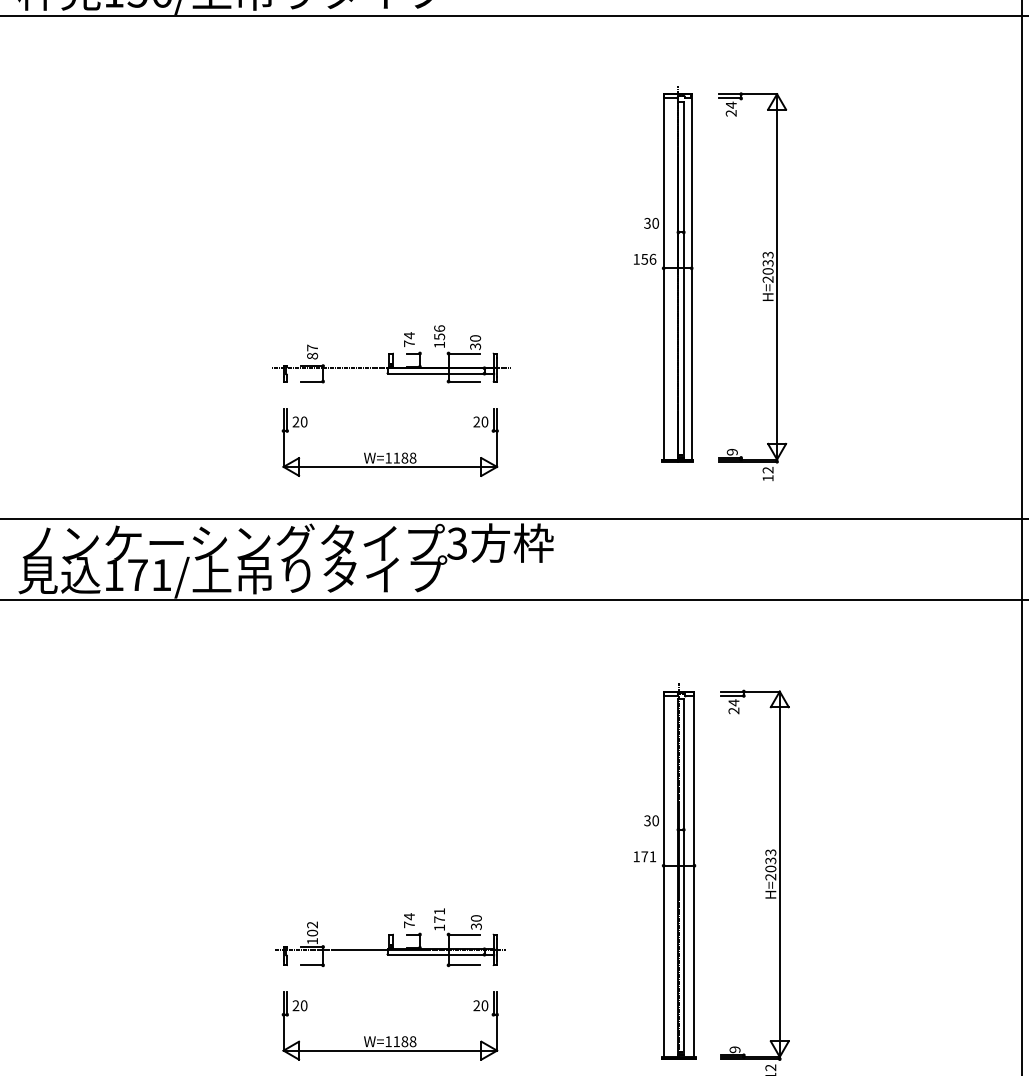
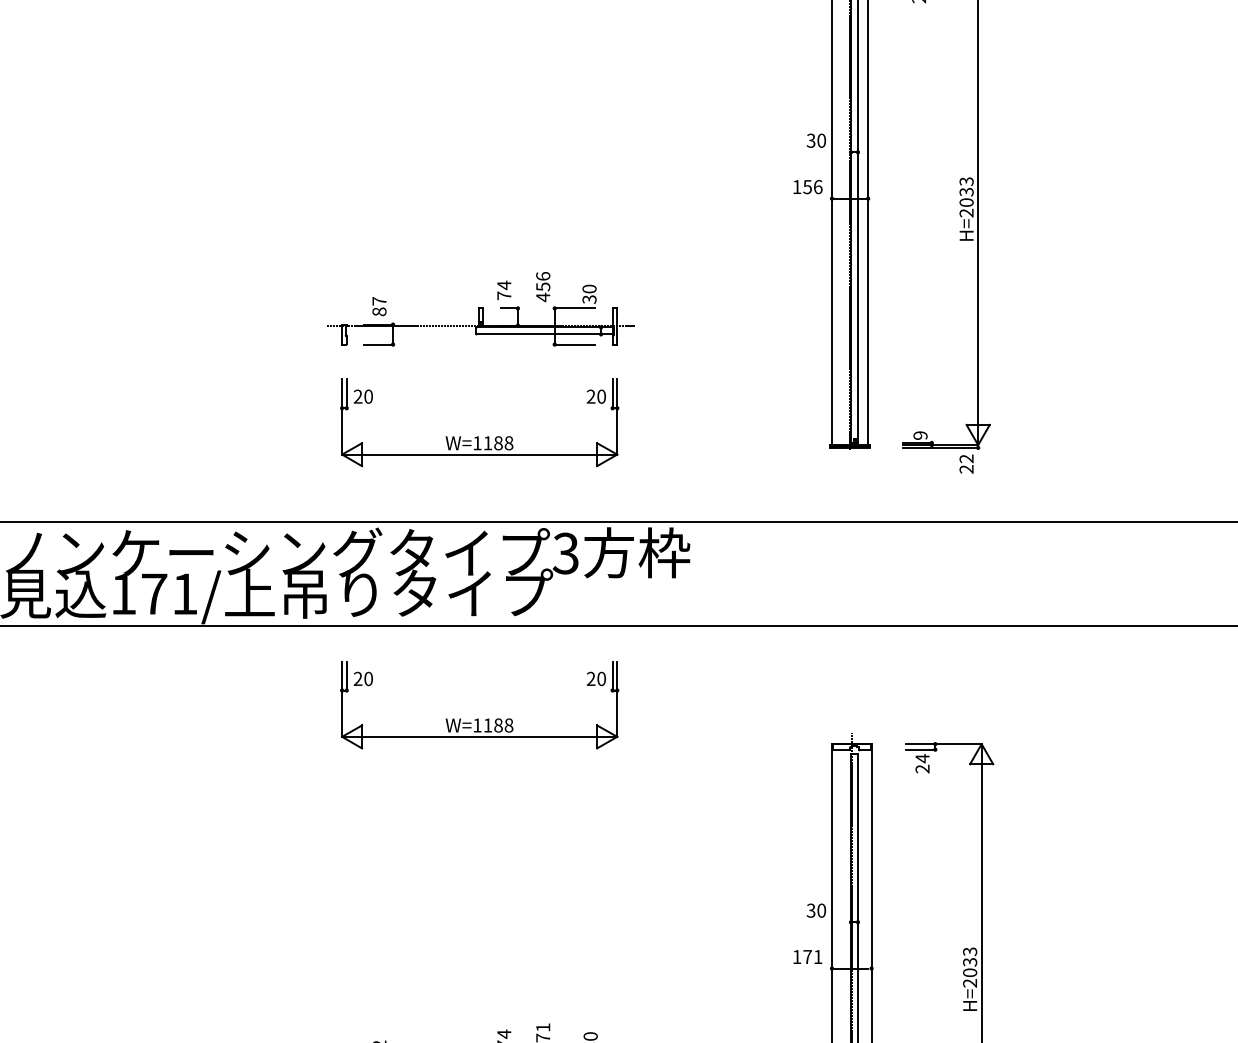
text: (439, 344) -> (543, 296), 156 -> 456
text: (767, 478) -> (965, 469), 12 -> 22
part: (389, 671) -> (478, 718), added

